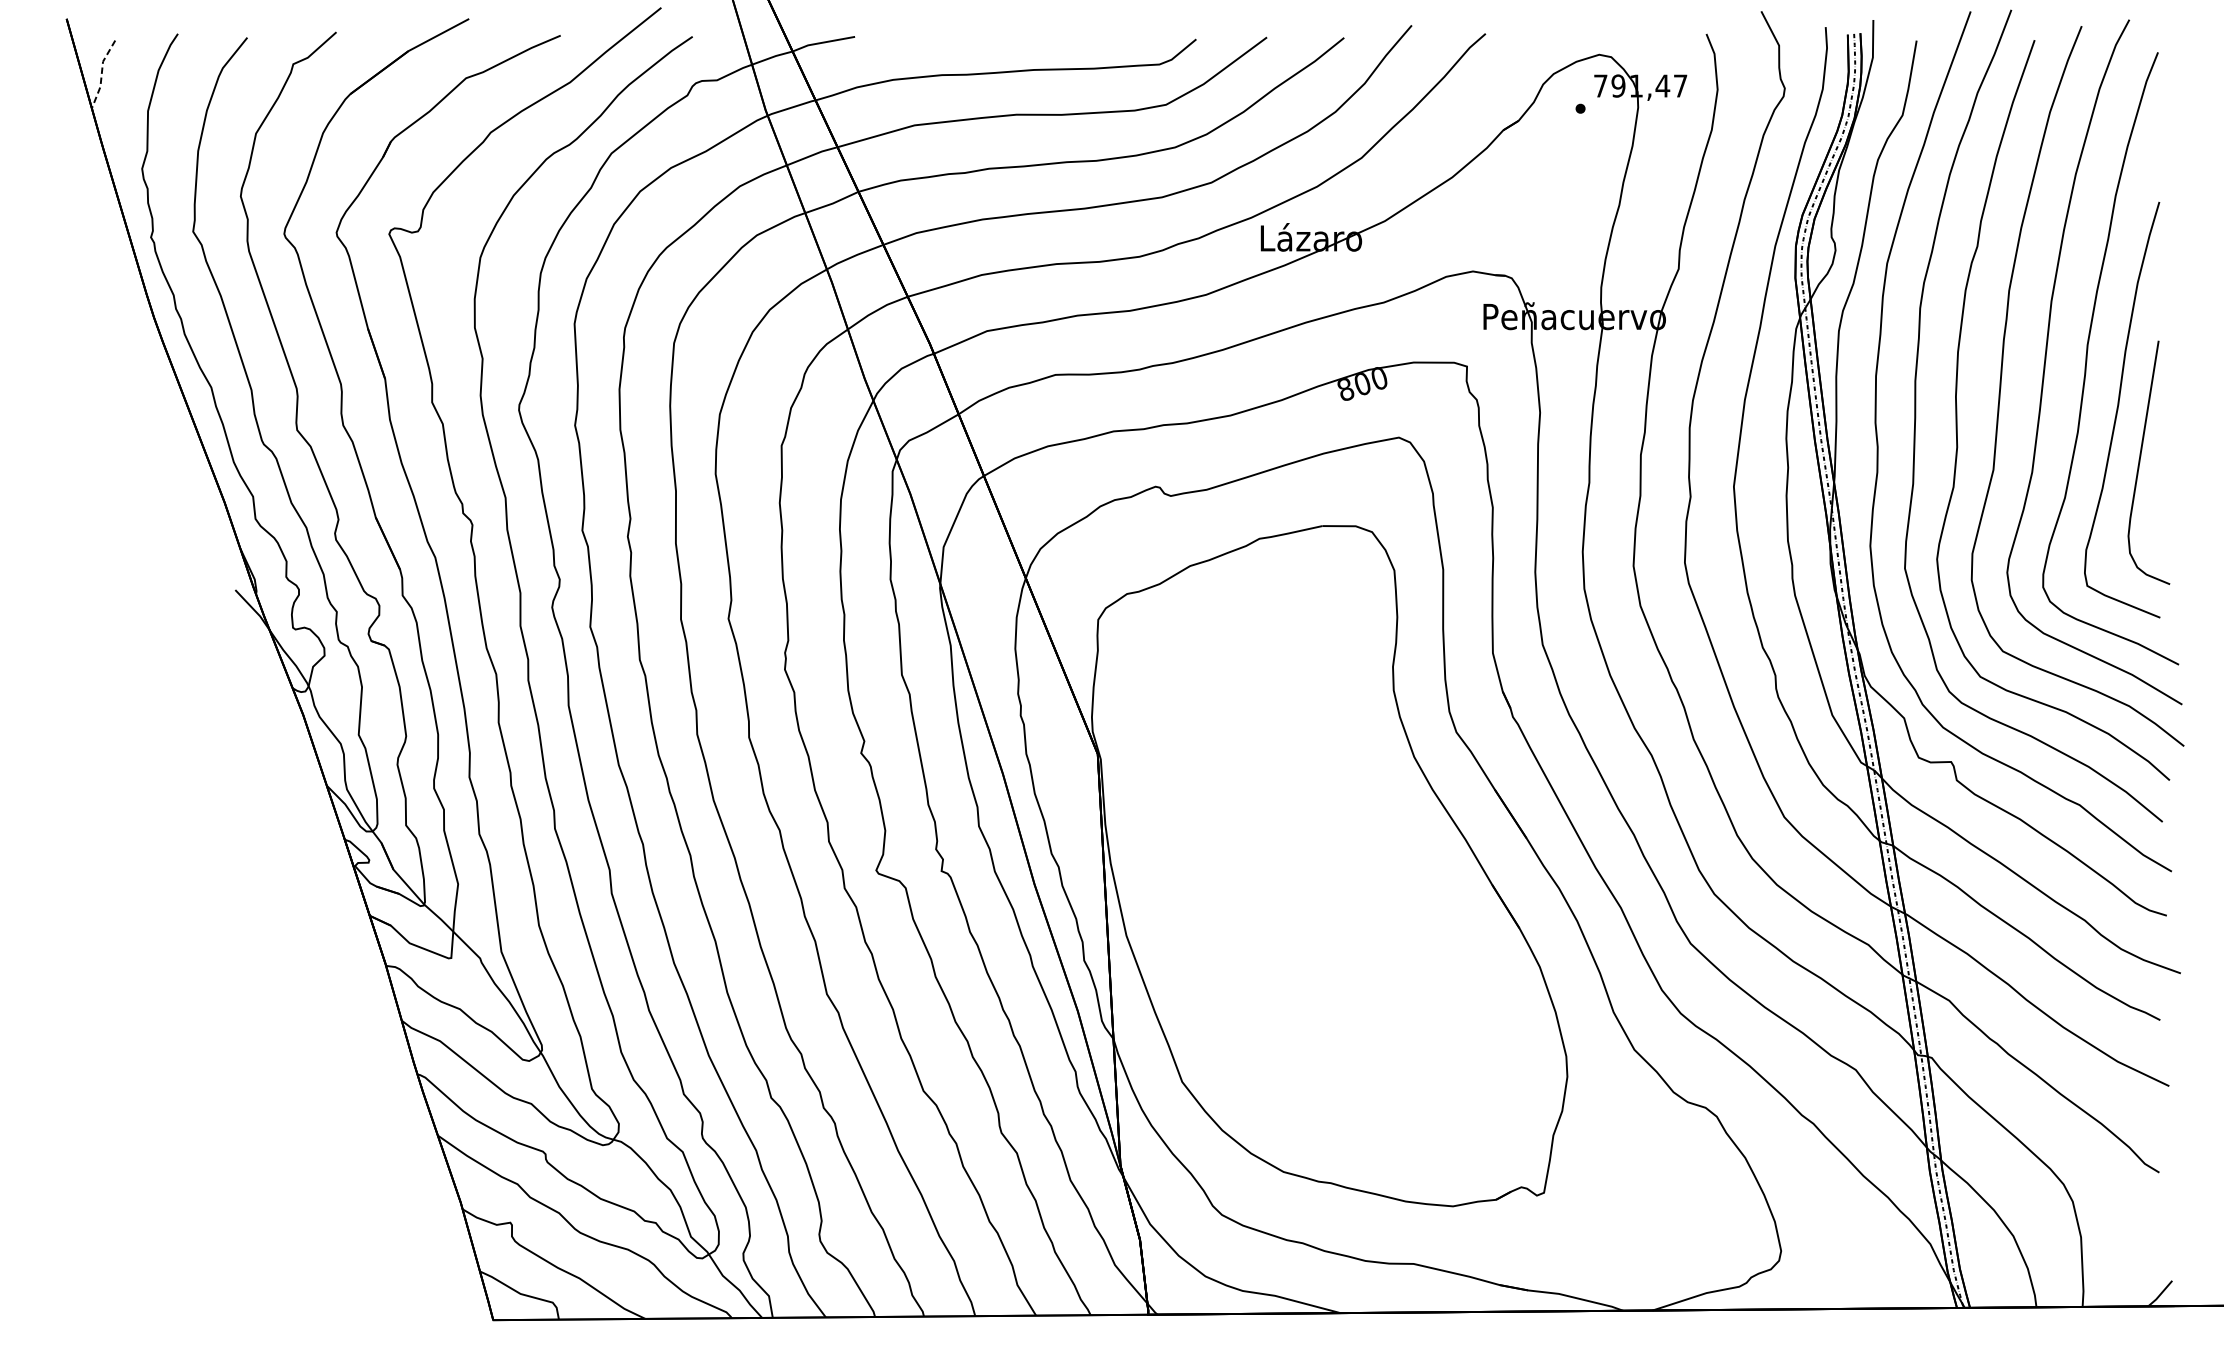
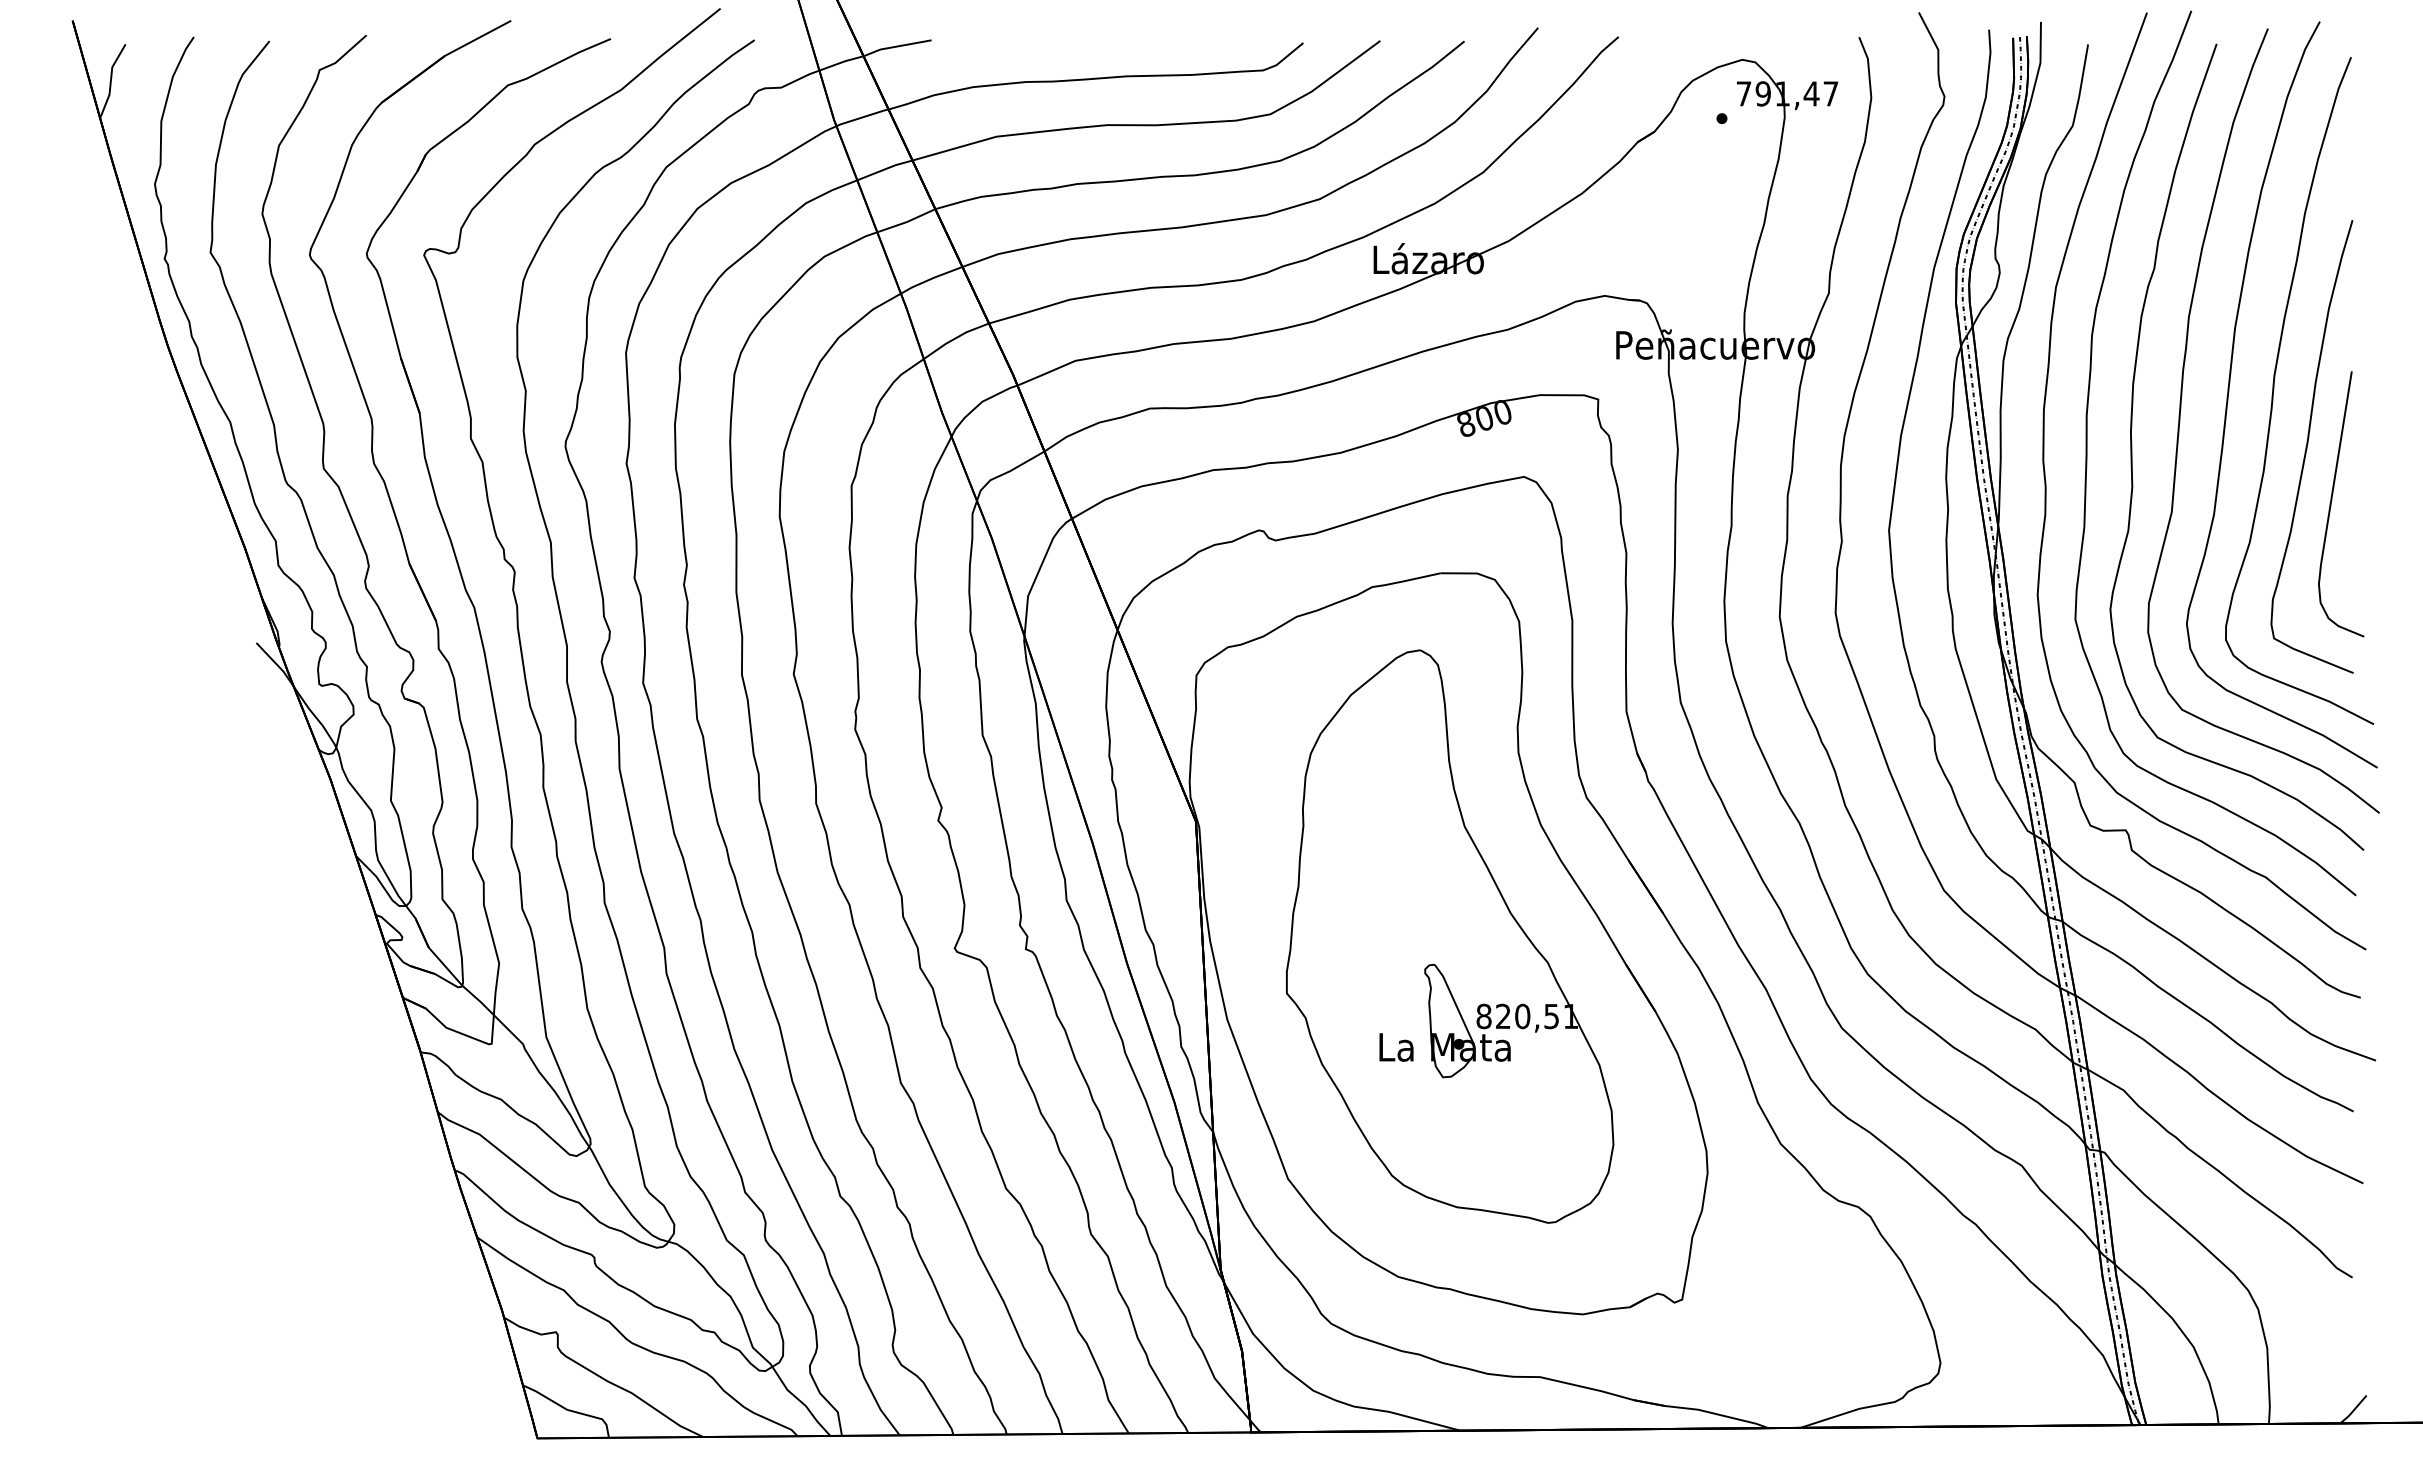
line: (101, 74) -> (110, 81), dashed -> solid
part: (1331, 859) -> (1450, 936), added

